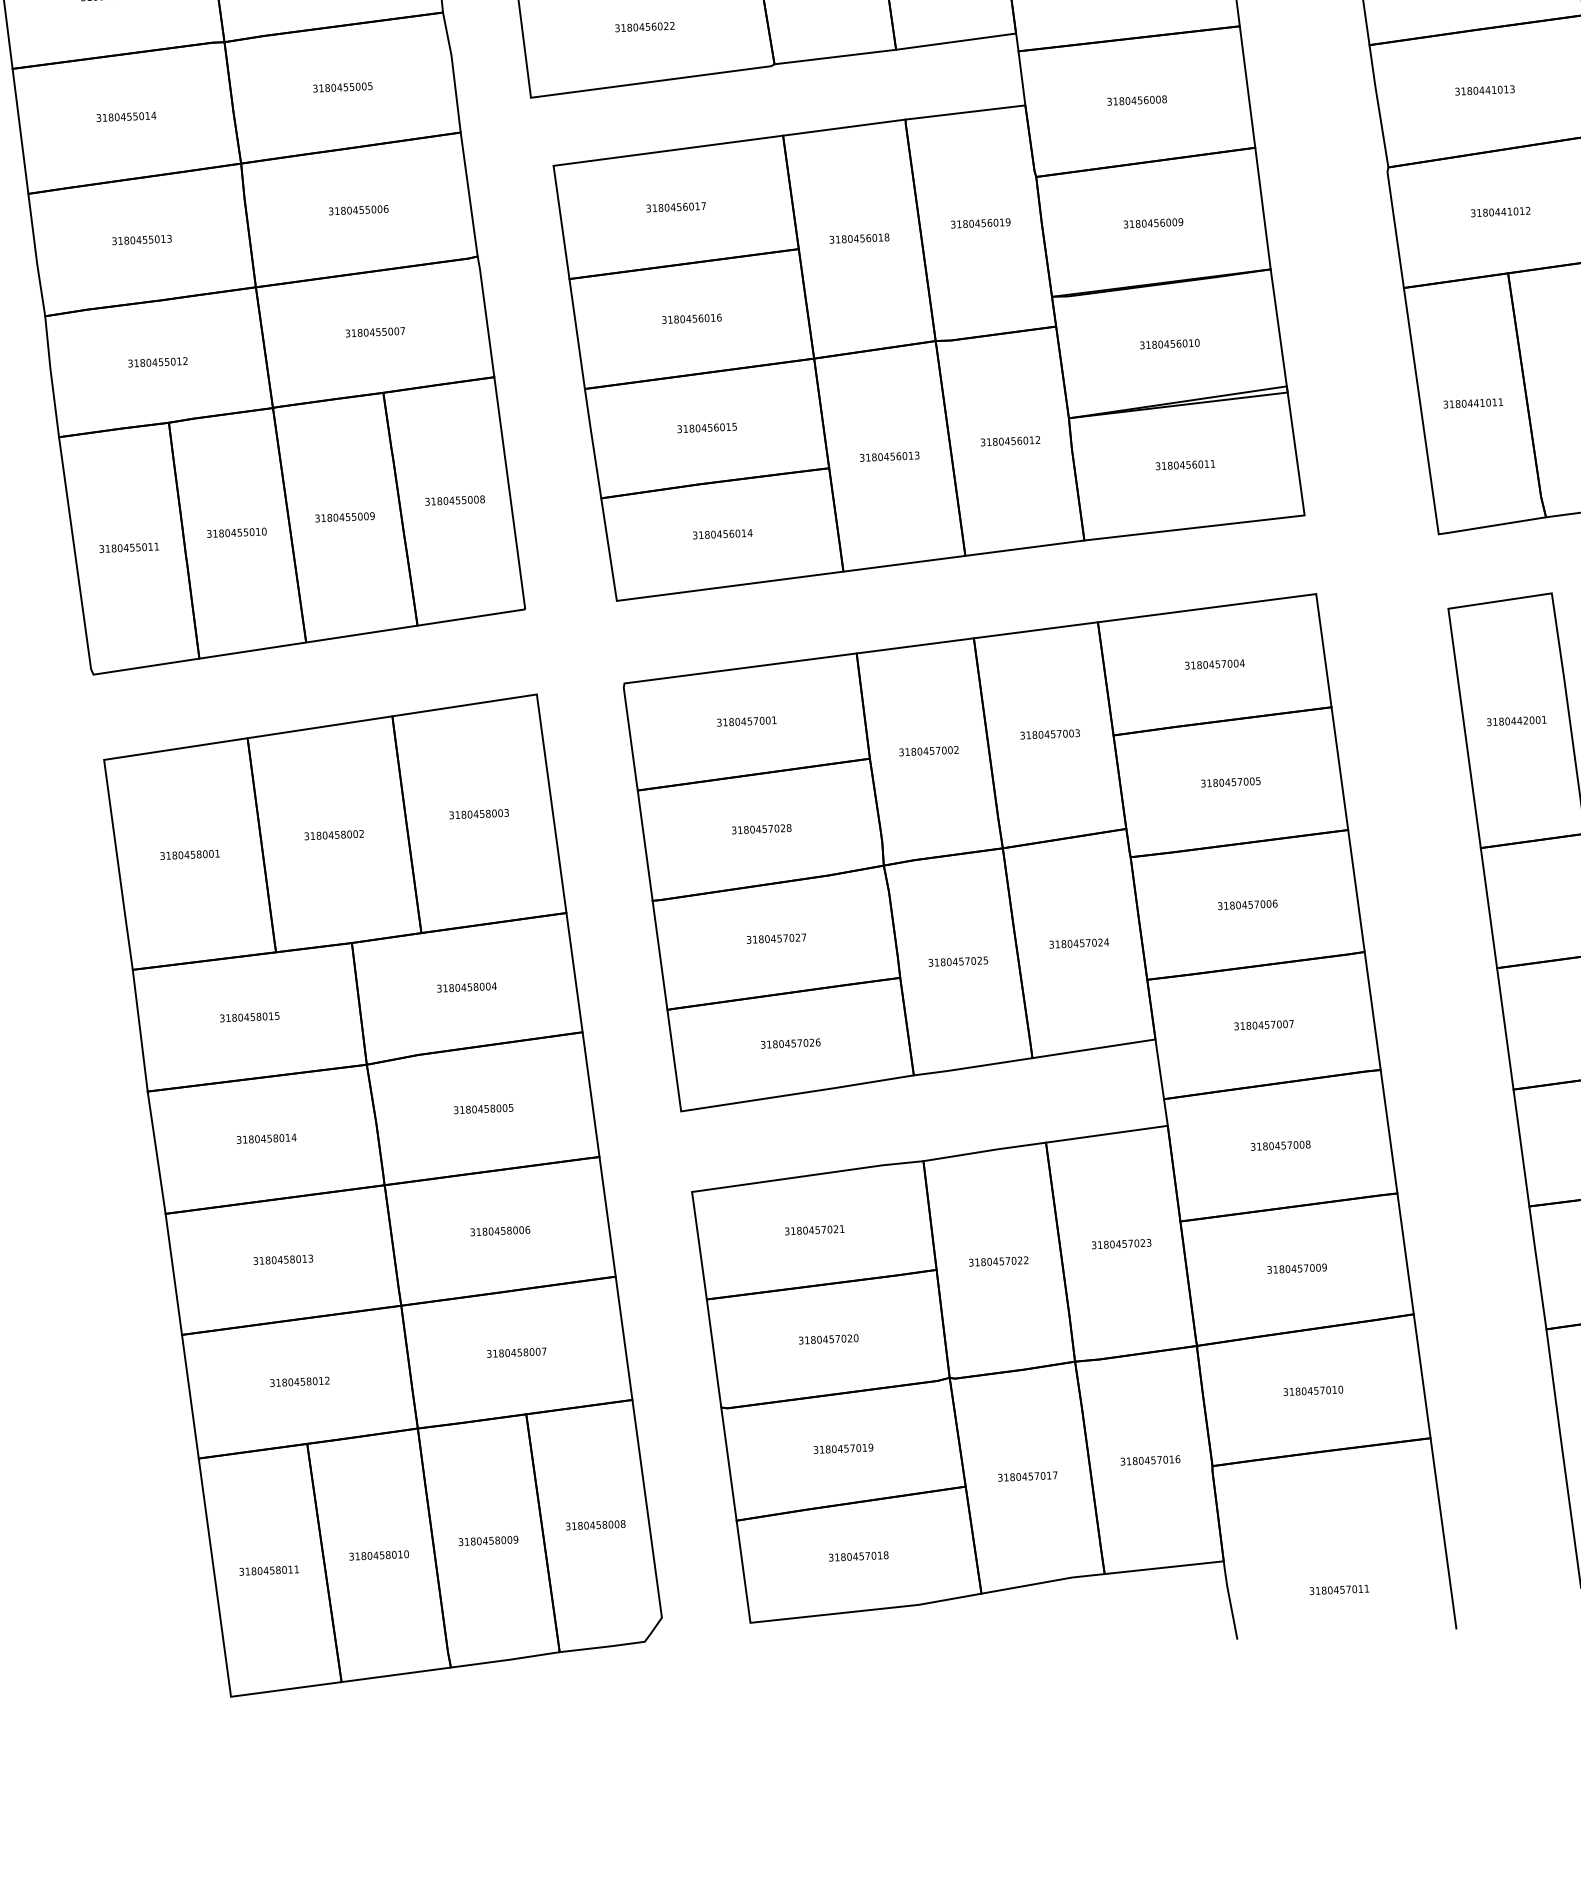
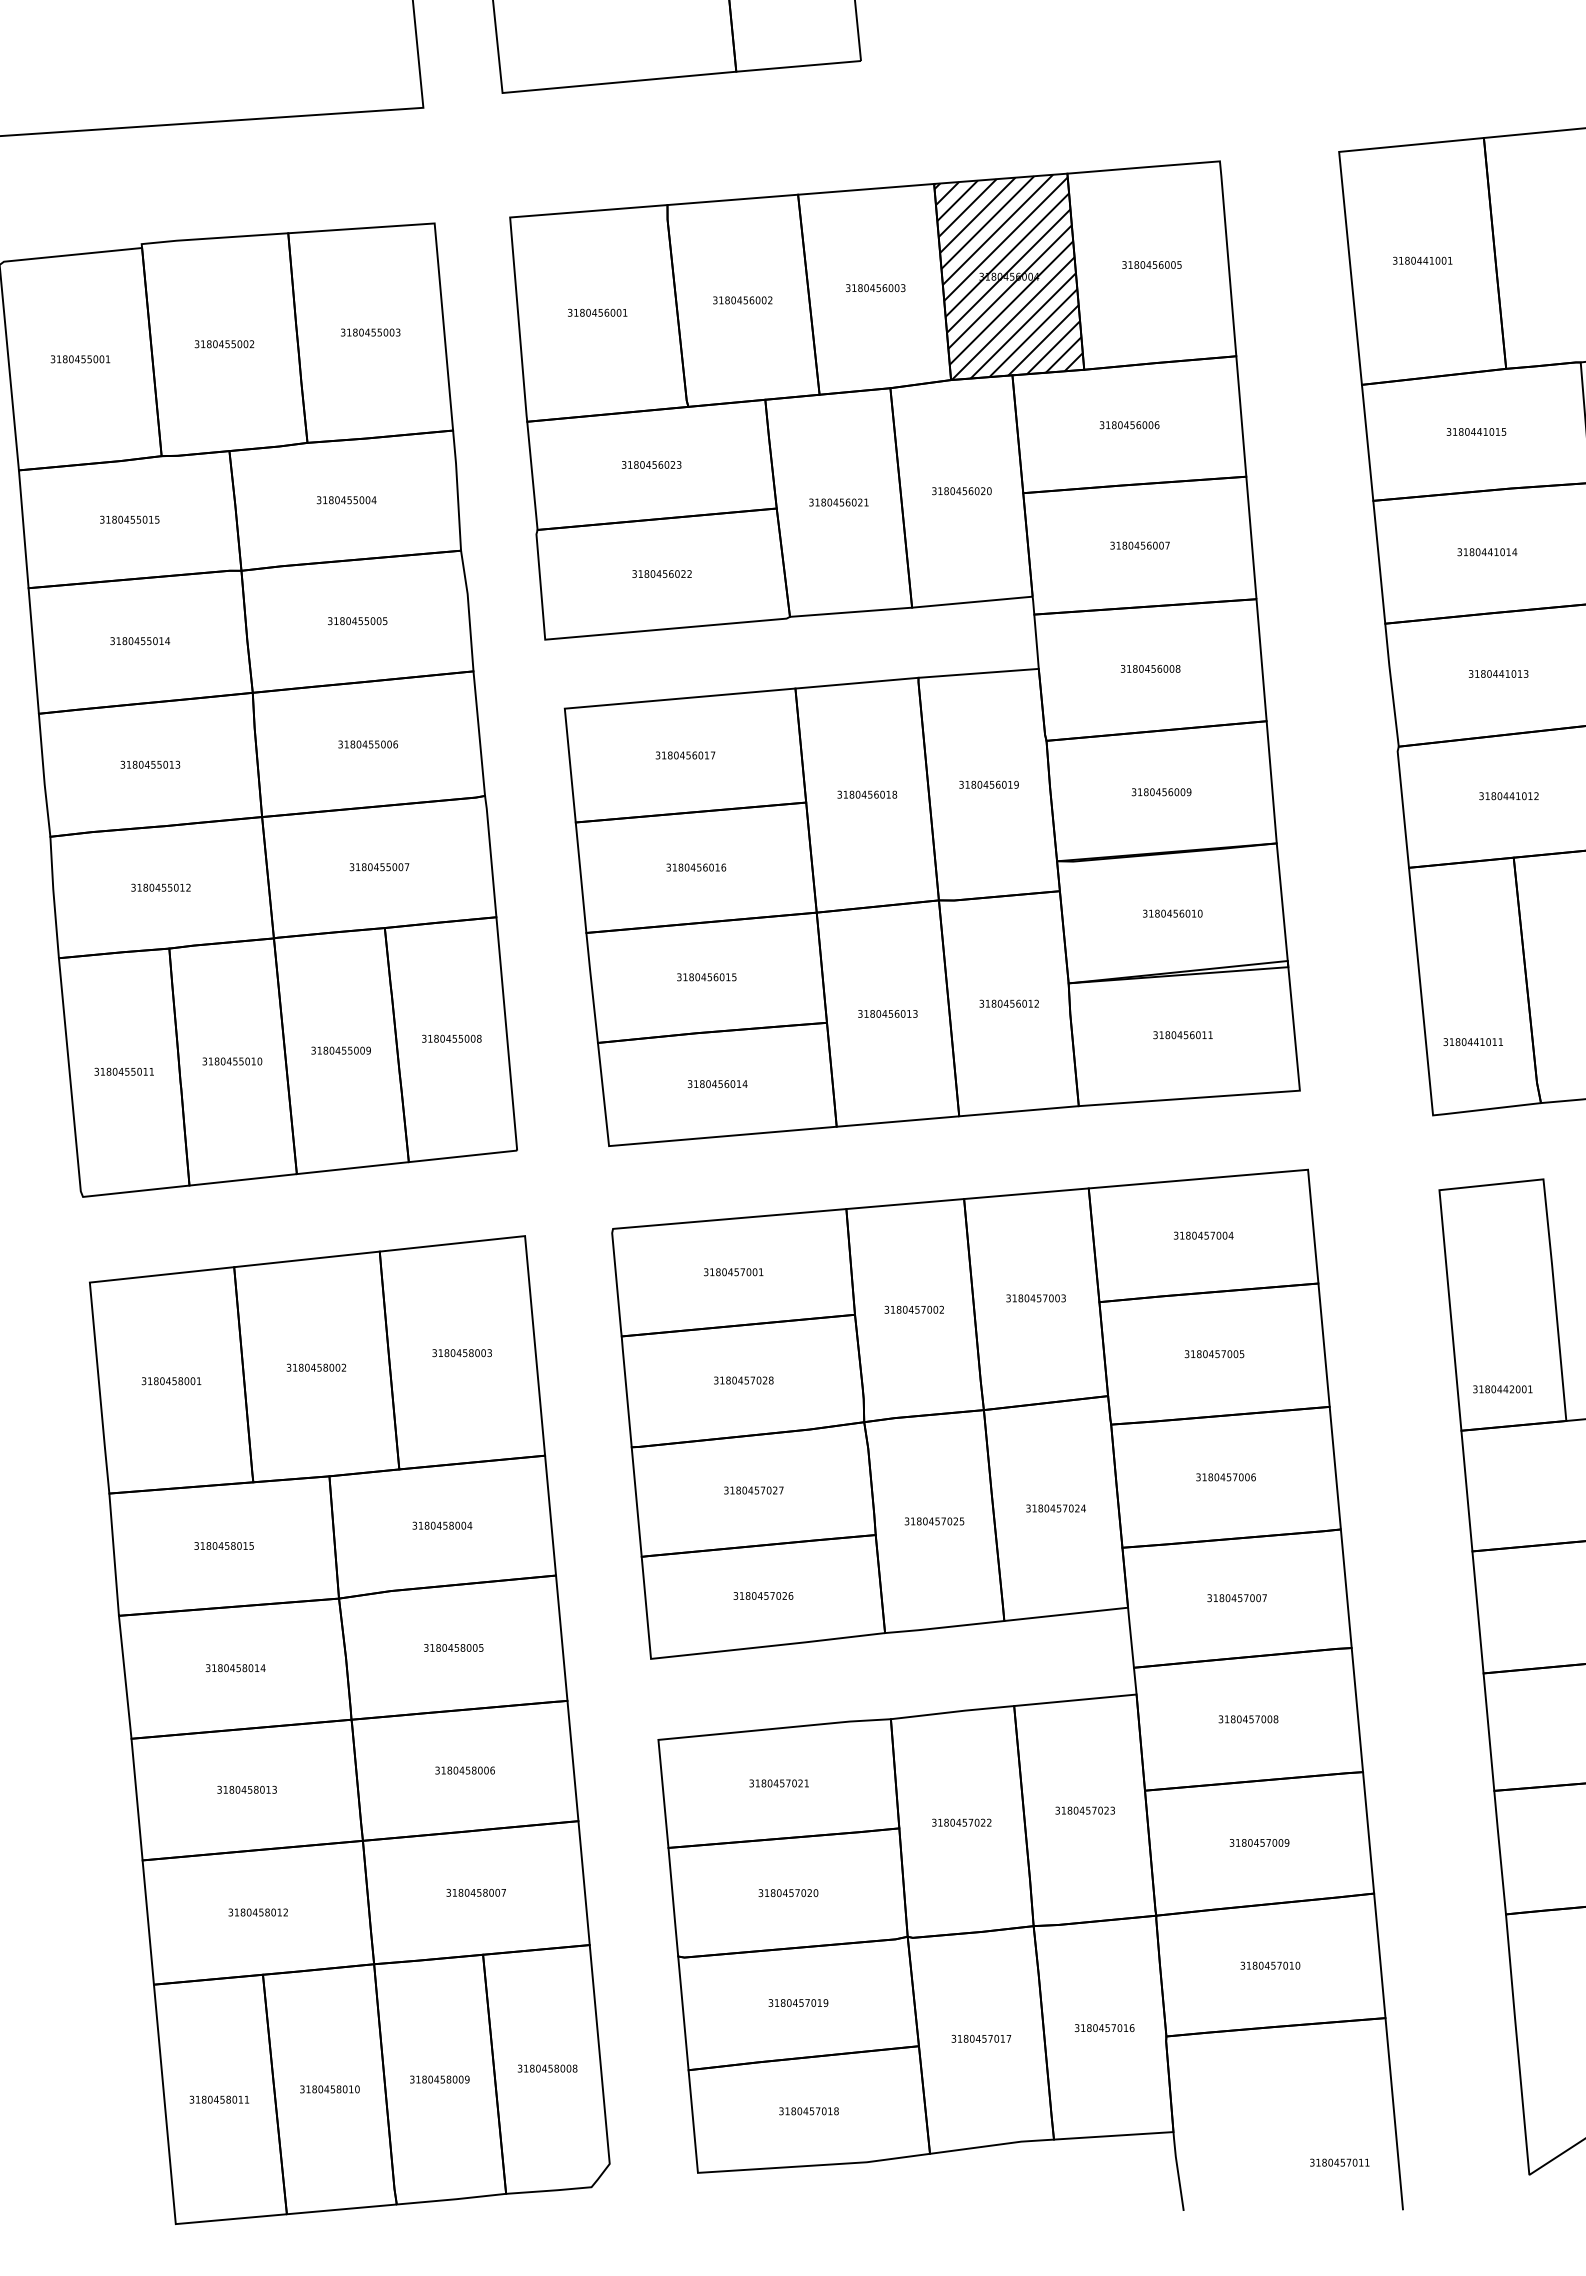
text: (1472, 403) -> (1472, 1042), moved
text: (1516, 721) -> (1502, 1389), moved
text: (1339, 1589) -> (1339, 2162), moved

